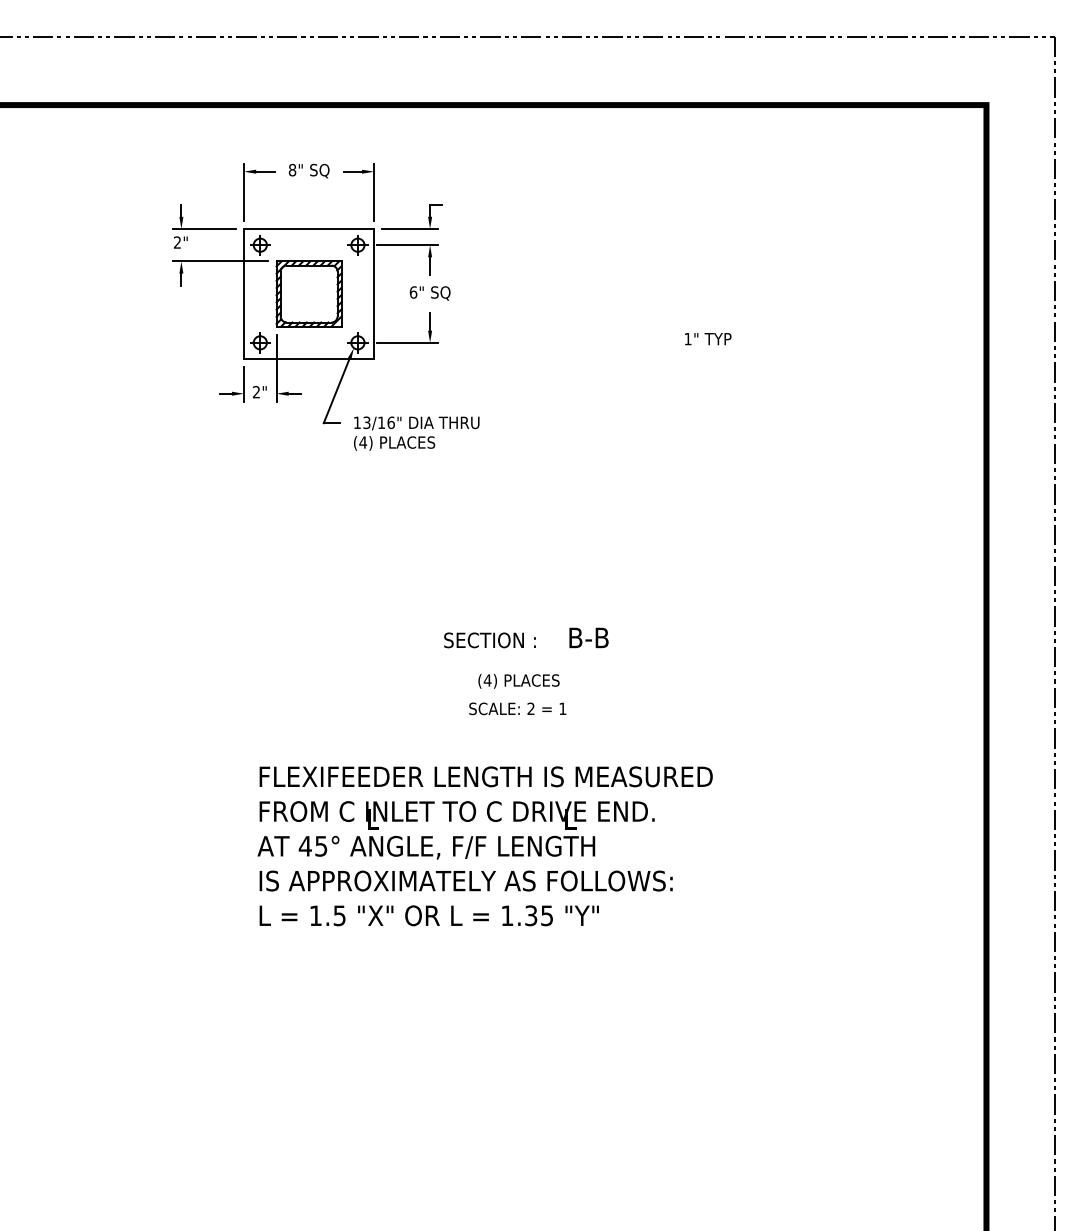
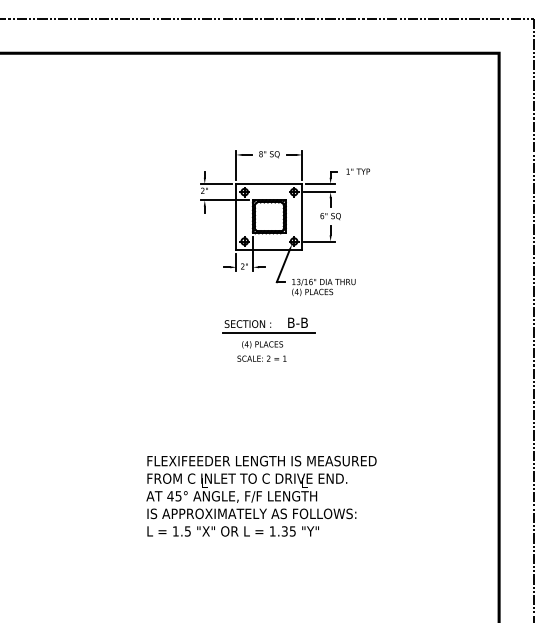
part: (325, 307) -> (277, 223), moved
line: (532, 658) -> (269, 333), added
text: (485, 844) -> (261, 495), moved

